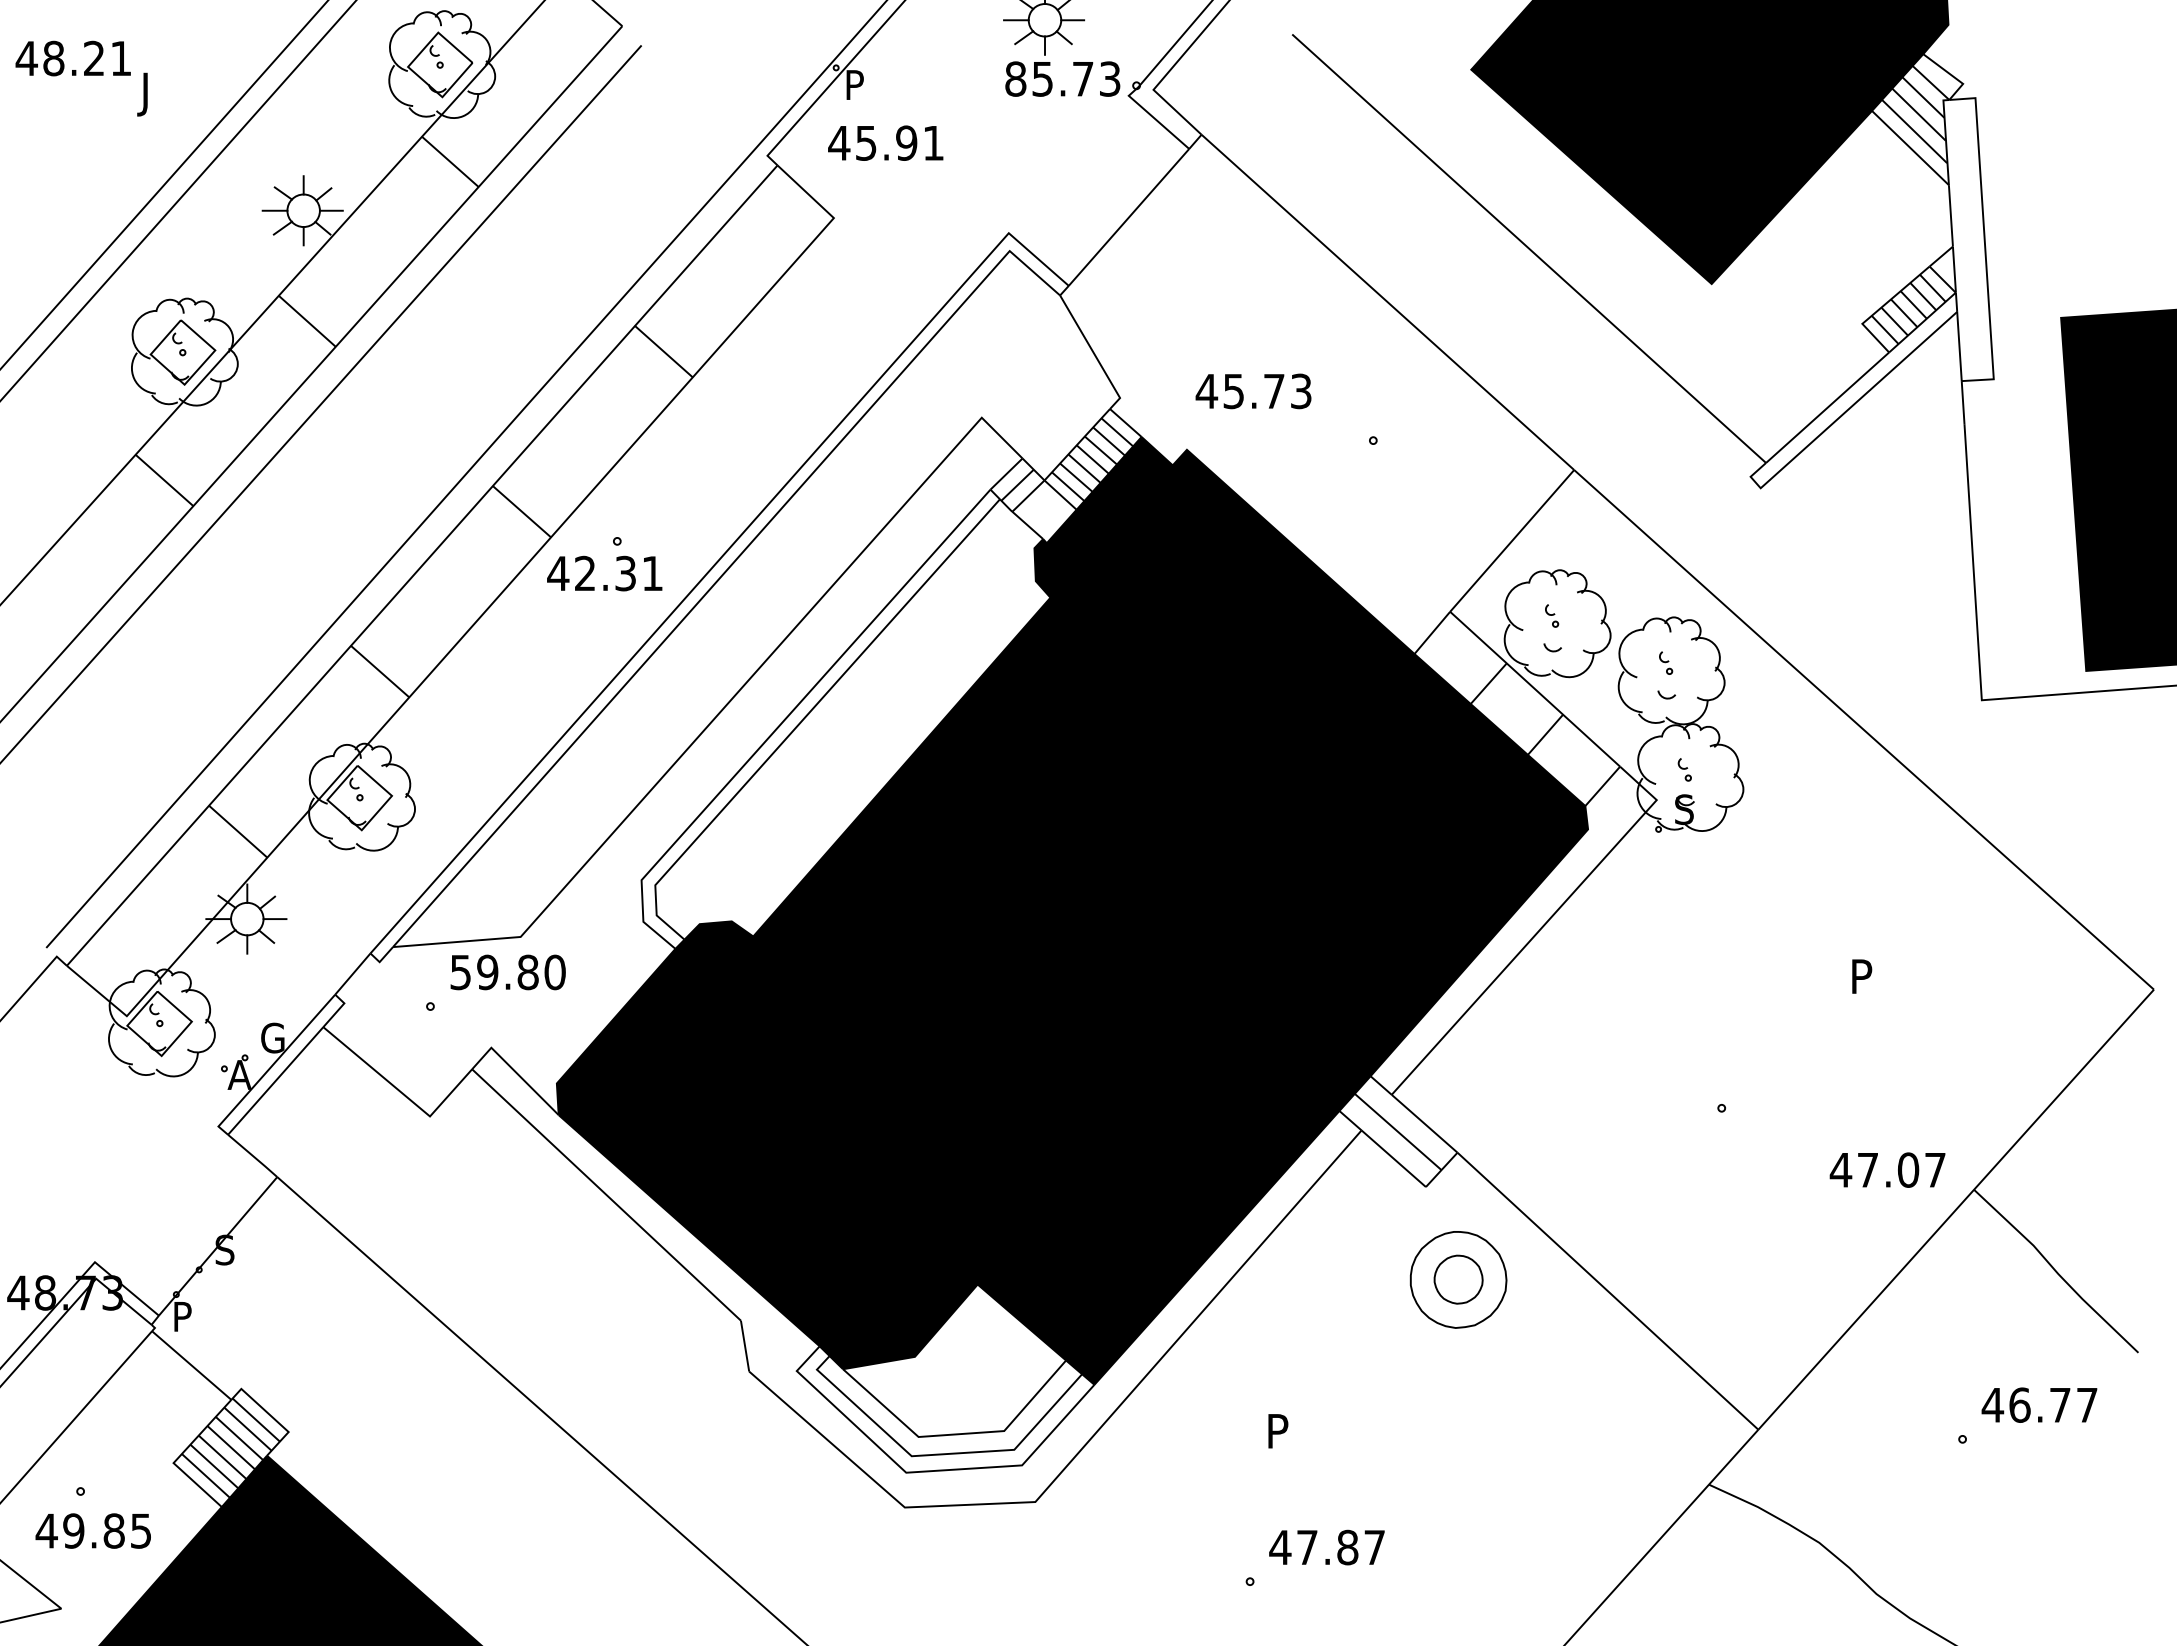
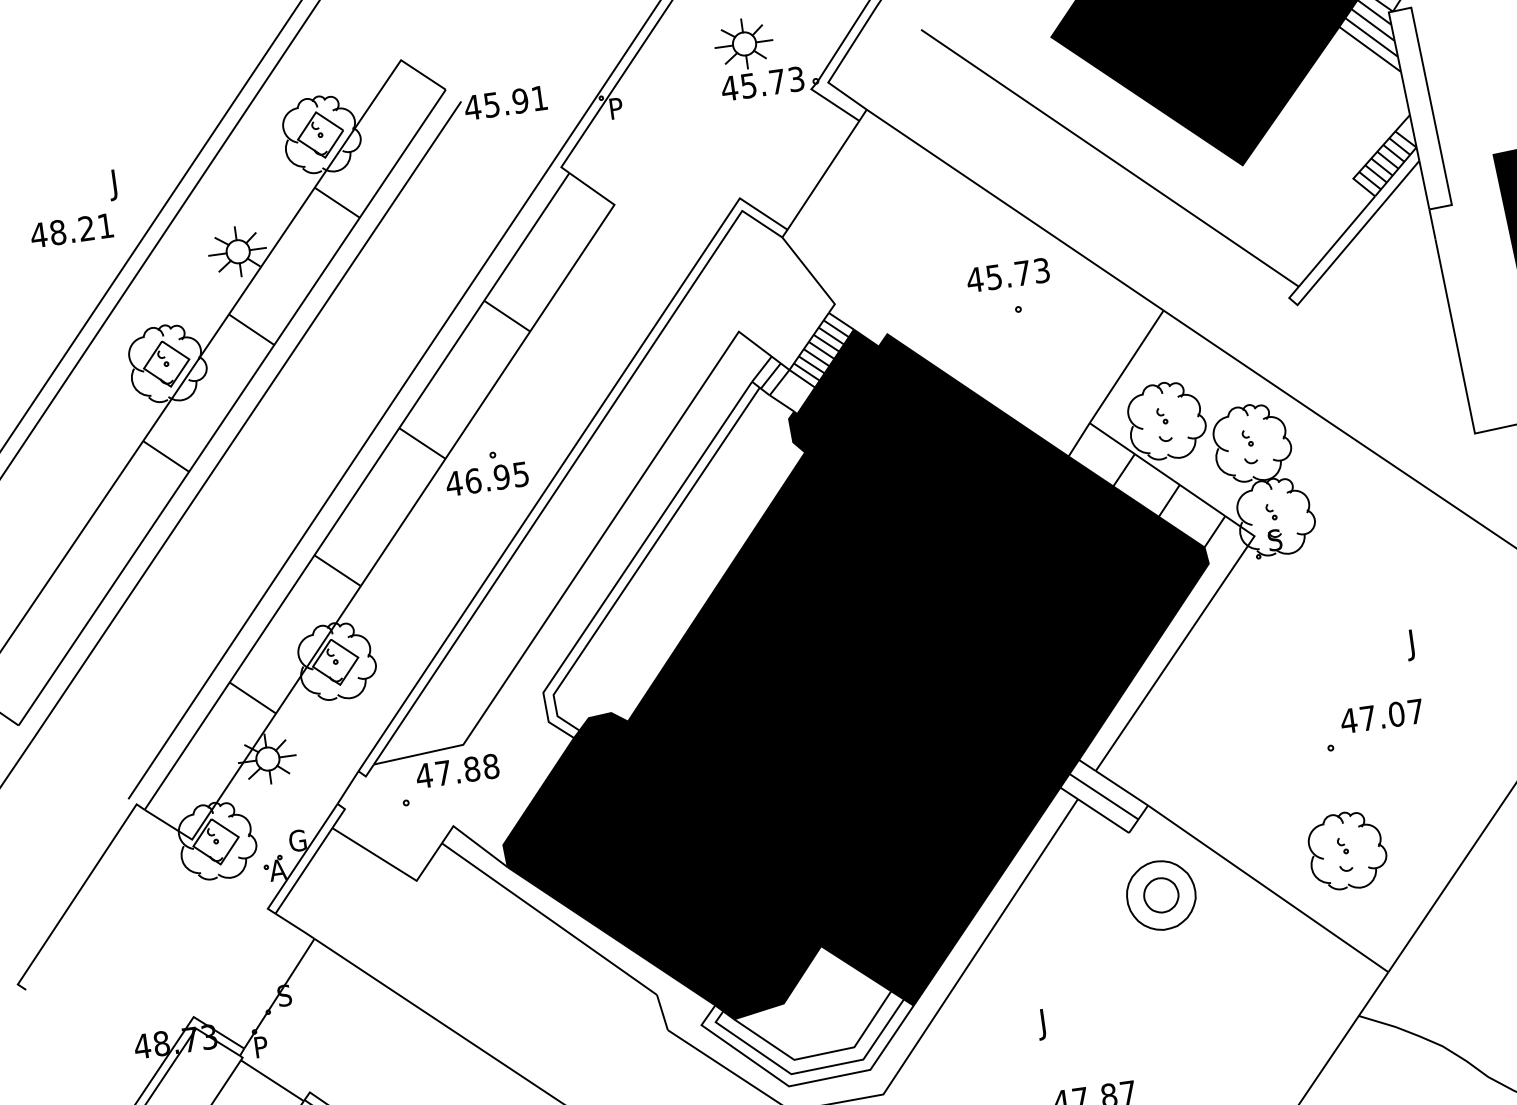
text: (72, 58) -> (71, 230), moved
text: (1015, 78) -> (729, 88), 85.73 -> 45.73
text: (885, 142) -> (505, 102), moved
text: (1253, 391) -> (1008, 275), moved
text: (618, 573) -> (496, 477), 42.31 -> 46.95
text: (507, 972) -> (457, 771), 59.80 -> 47.88
text: (1859, 981) -> (1415, 644), P -> J
text: (1887, 1169) -> (1381, 715), moved
part: (1724, 1253) -> (1347, 850), added
text: (1275, 1435) -> (1046, 1023), P -> J

